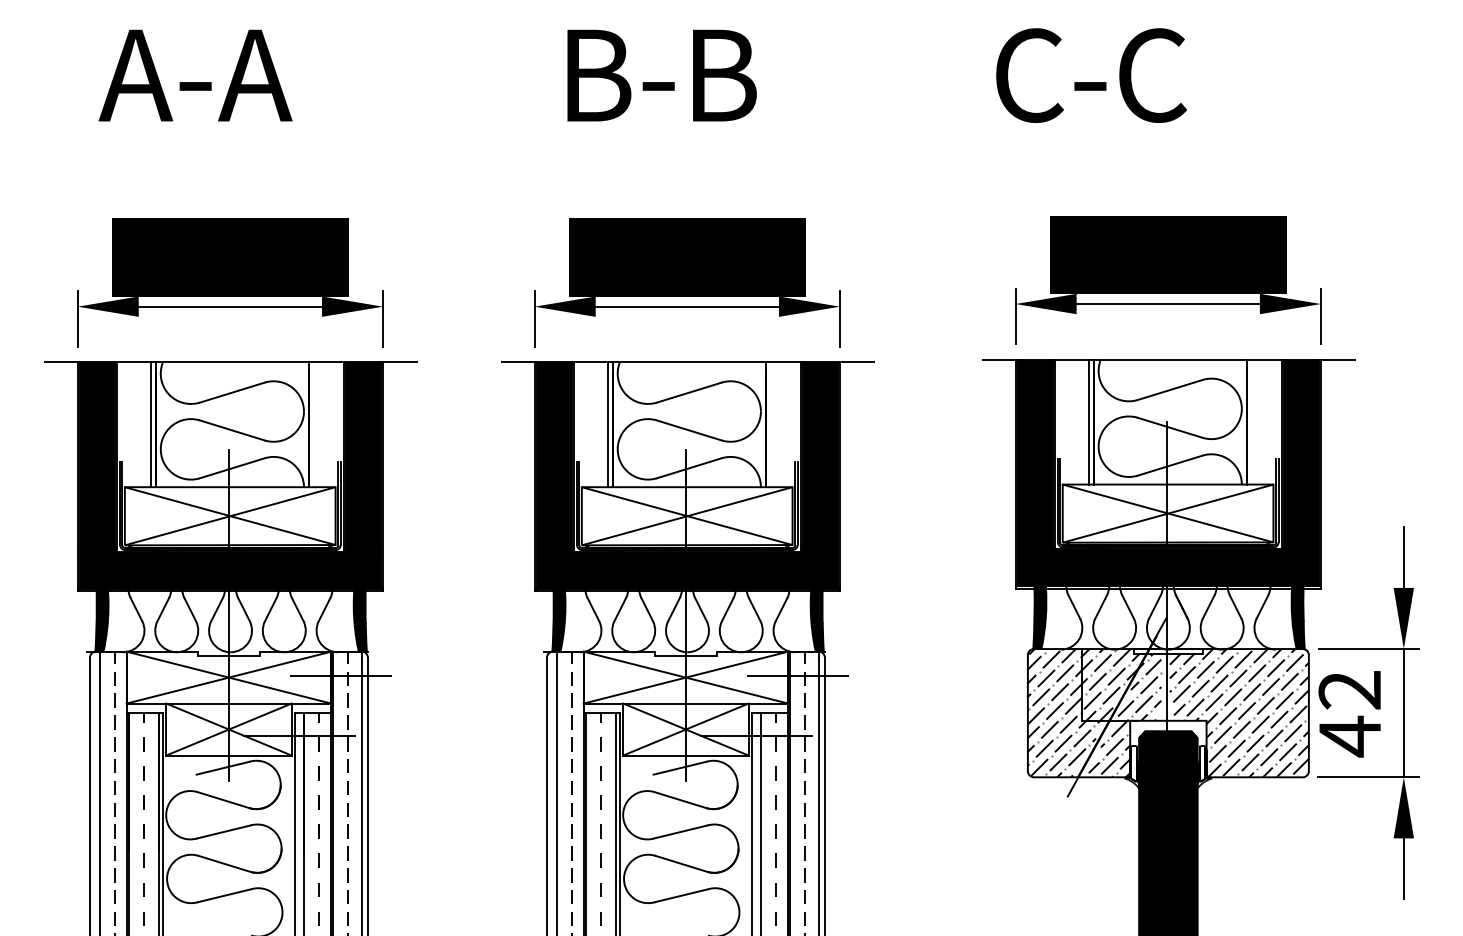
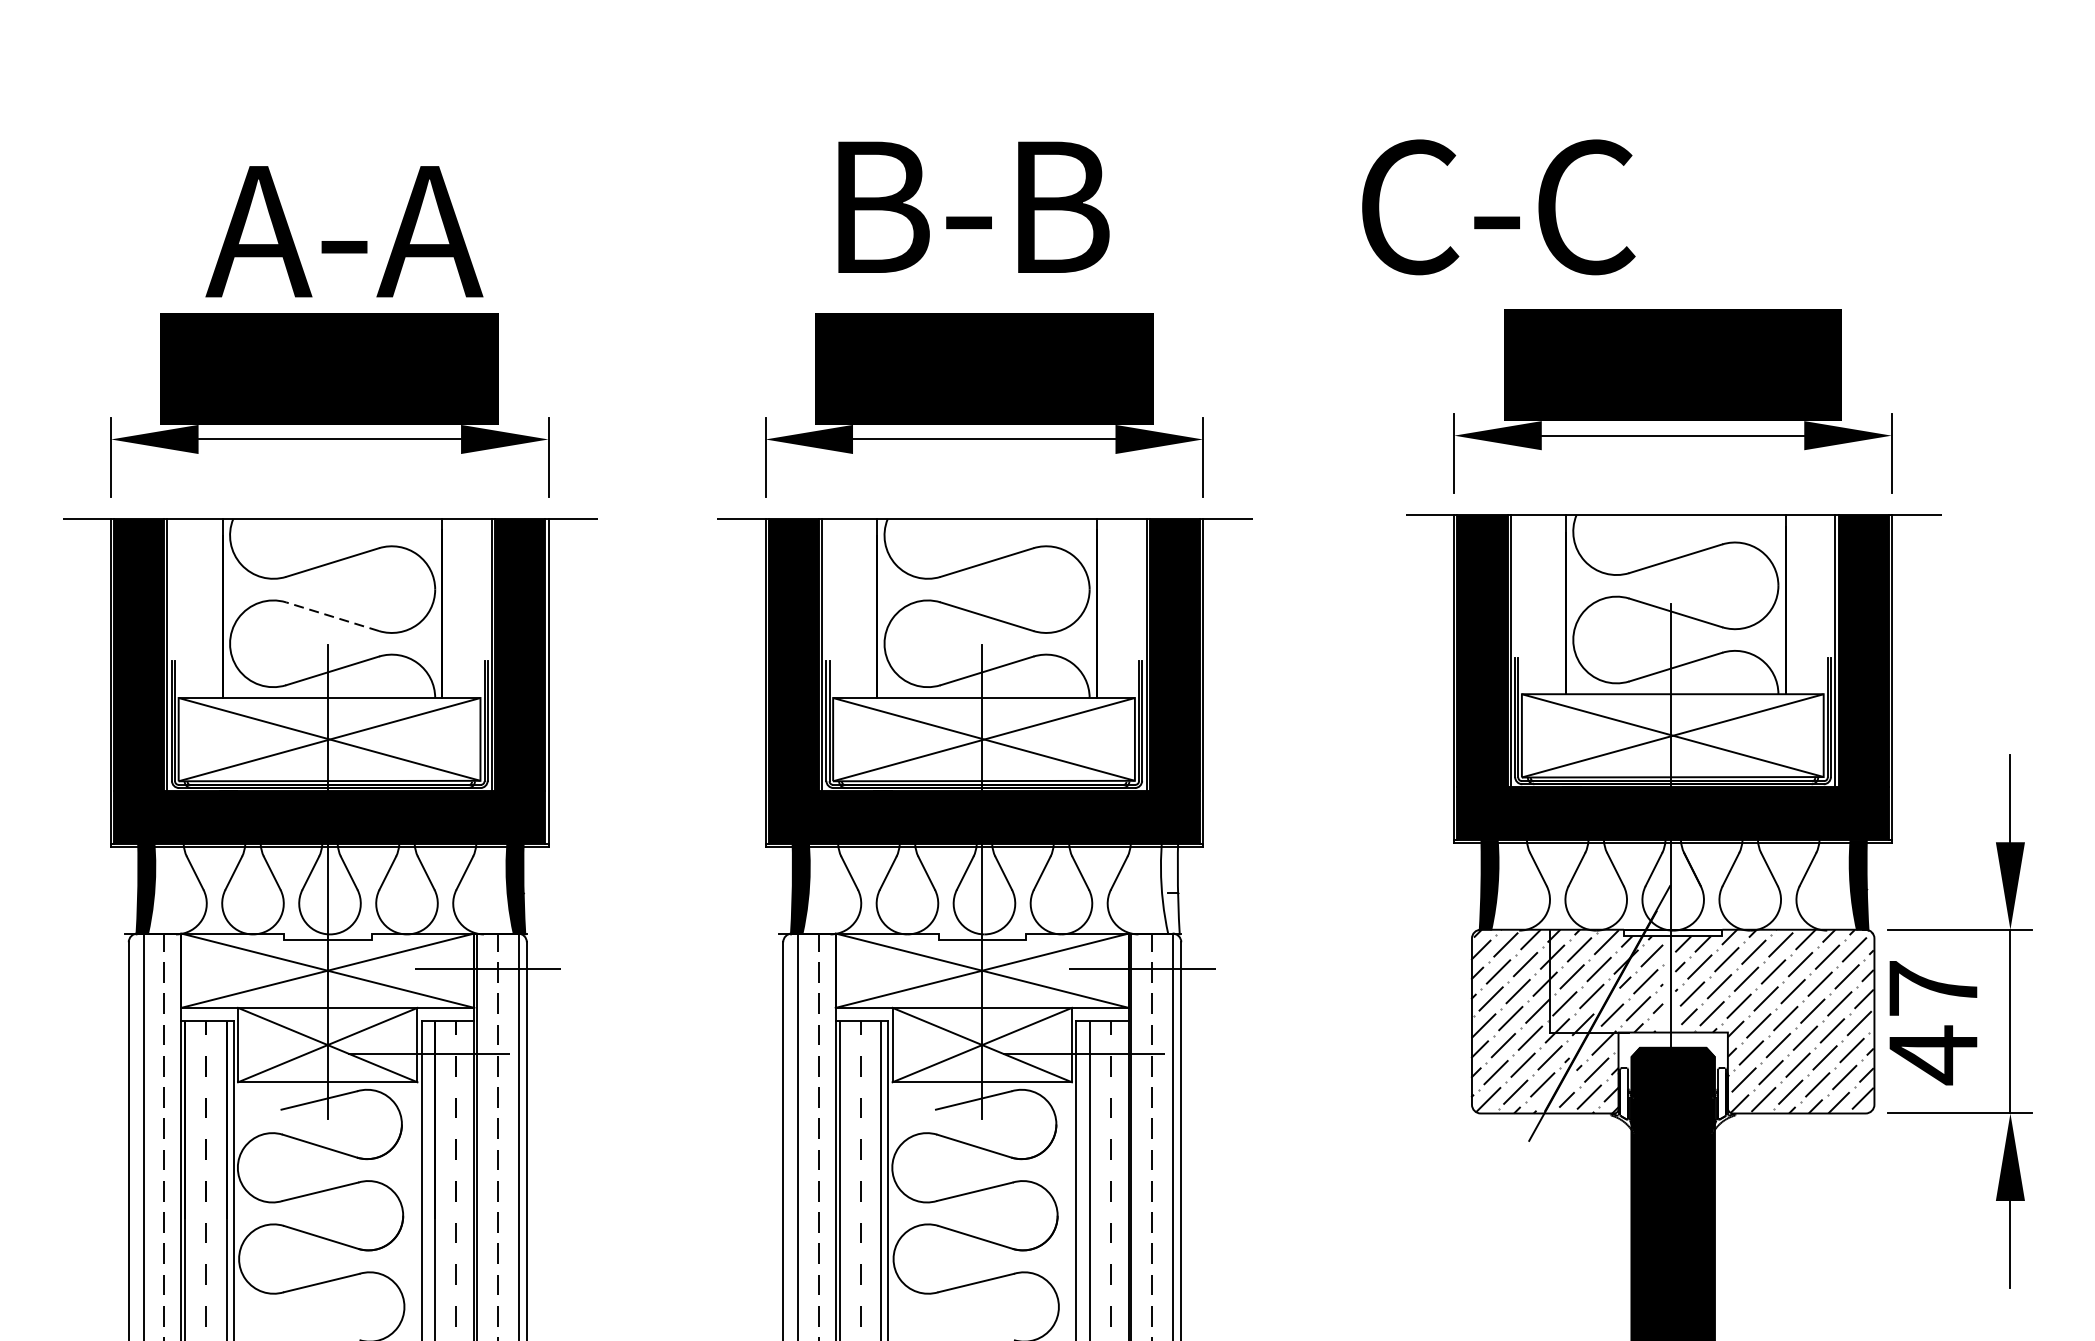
text: (195, 75) -> (344, 231), moved
text: (661, 75) -> (973, 207), moved
text: (1091, 75) -> (1498, 207), moved
line: (1089, 421) -> (1560, 603), removed
line: (151, 424) -> (216, 608), removed
line: (608, 424) -> (871, 608), removed
line: (232, 430) -> (332, 616), solid -> dashed
fill: (816, 606) -> (1169, 868), removed
text: (1349, 689) -> (1932, 987), 42 -> 47

